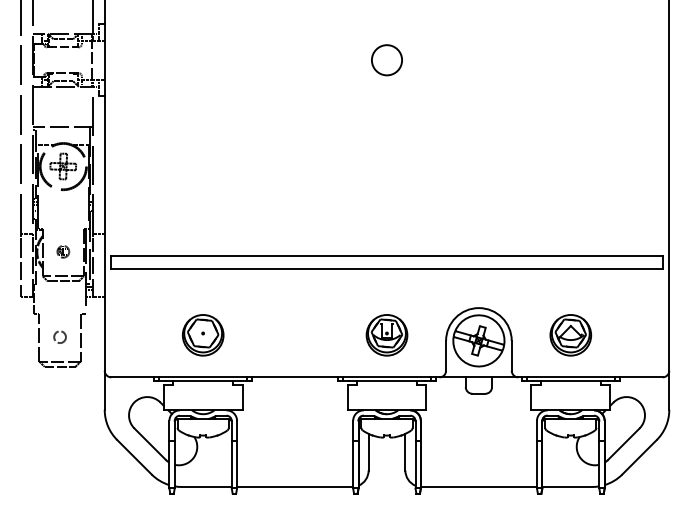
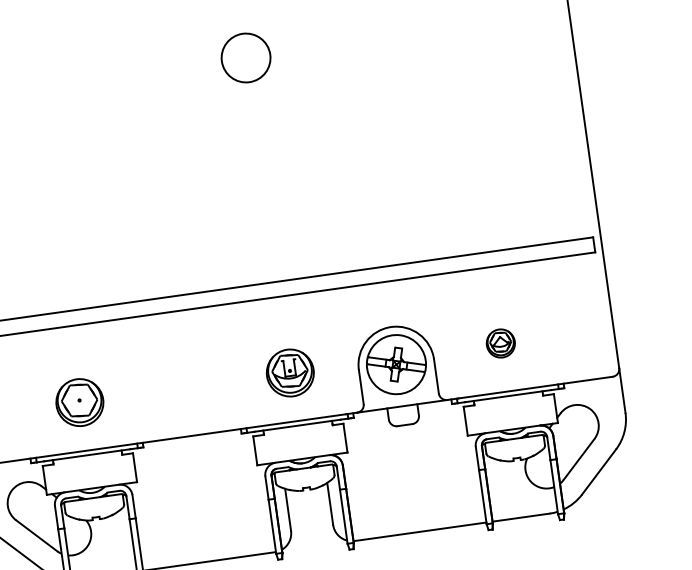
circle: (386, 60) -> (245, 58), size x1.4
part: (570, 335) -> (500, 343), size x0.6

